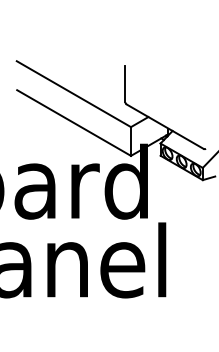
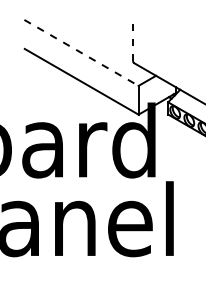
line: (125, 83) -> (133, 42), solid -> dashed
line: (73, 94) -> (81, 53), solid -> dashed

